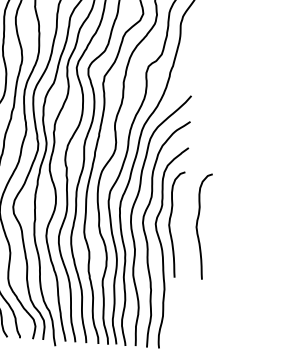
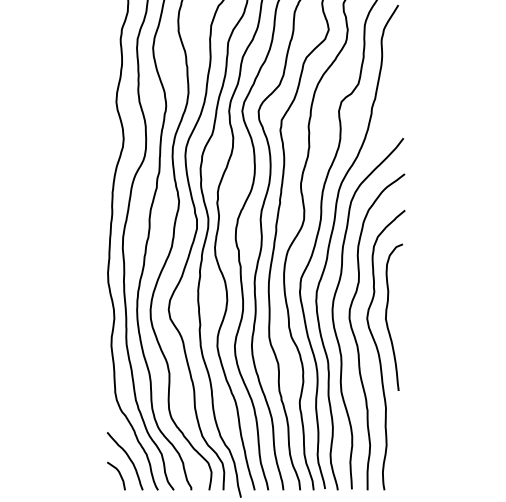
curve: (197, 224) -> (425, 314), removed

